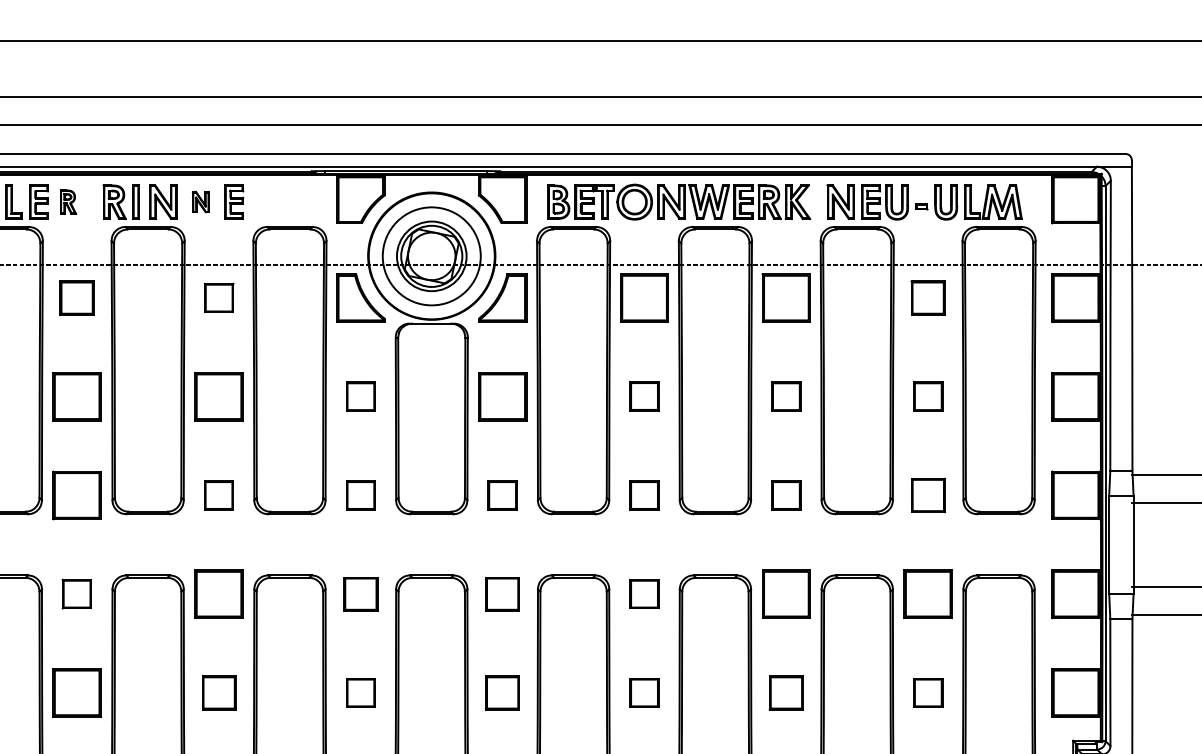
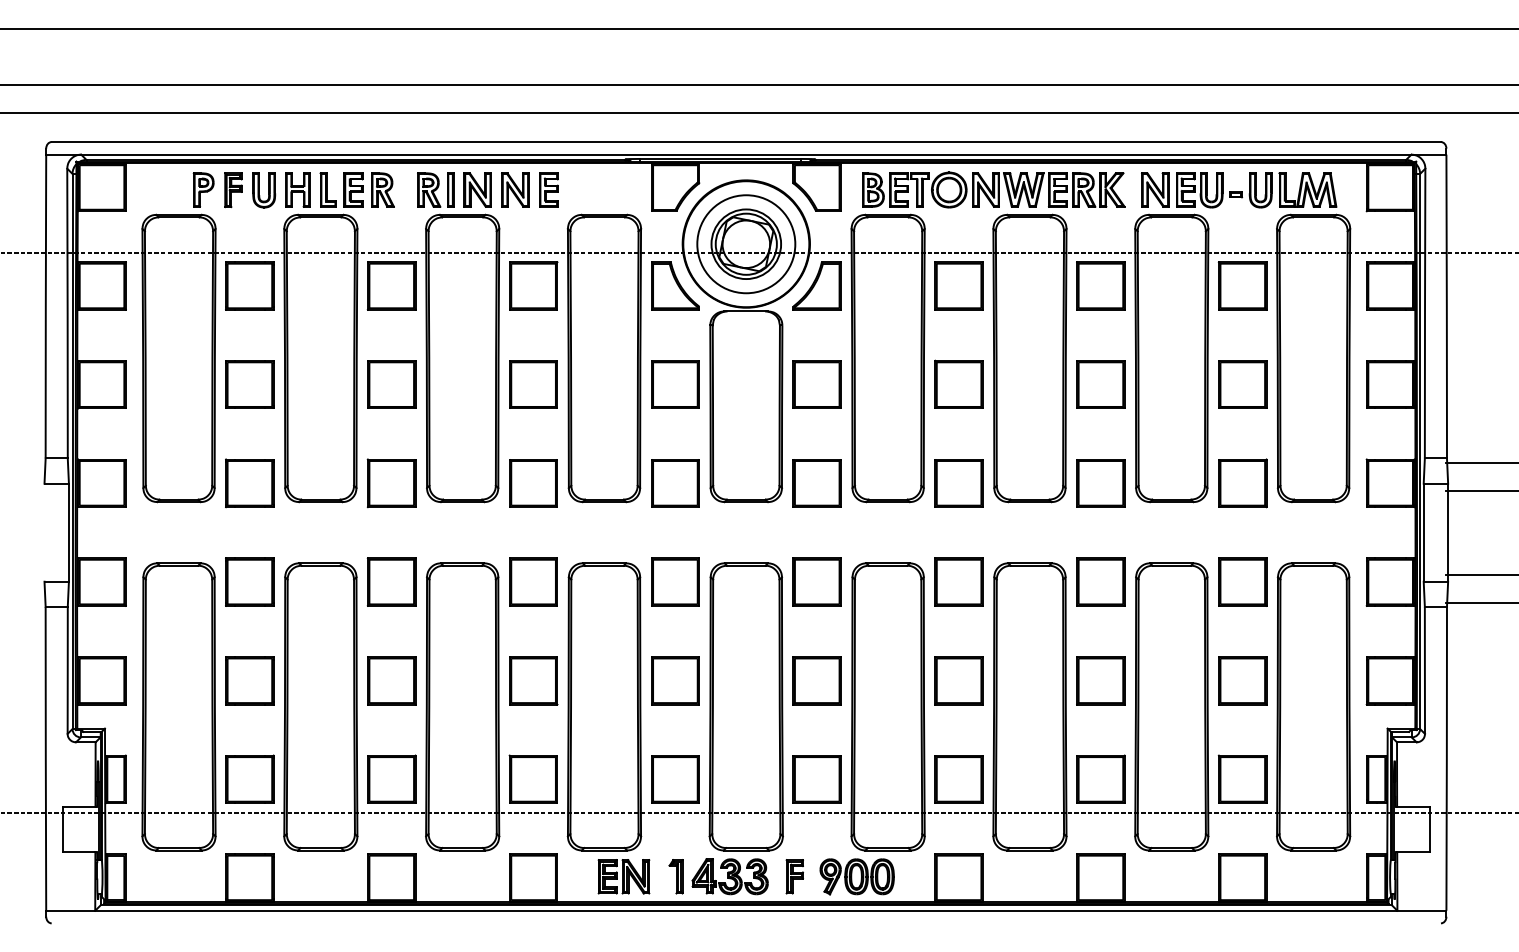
part: (67, 201) -> (382, 189), size x1.43
part: (200, 201) -> (515, 189), size x1.67
part: (76, 297) -> (391, 285), size x1.43
part: (218, 297) -> (533, 285), size x1.67
part: (927, 297) -> (1242, 285), size x1.43
part: (643, 395) -> (958, 383), size x1.67
part: (360, 396) -> (675, 384), size x1.67
part: (785, 396) -> (1100, 384), size x1.67
part: (927, 396) -> (1242, 384), size x1.67
part: (218, 495) -> (533, 483), size x1.67
part: (360, 495) -> (675, 483), size x1.67
part: (501, 495) -> (816, 483), size x1.67
part: (643, 495) -> (958, 483), size x1.67
part: (785, 495) -> (1100, 483), size x1.67
part: (927, 495) -> (1242, 483), size x1.43
part: (76, 593) -> (391, 581), size x1.67
part: (360, 593) -> (675, 581), size x1.43
part: (501, 593) -> (816, 581), size x1.43
part: (643, 593) -> (958, 581), size x1.67
part: (218, 692) -> (533, 680), size x1.43
part: (360, 692) -> (675, 680), size x1.67
part: (501, 692) -> (816, 680), size x1.43
part: (643, 692) -> (958, 680), size x1.67
part: (785, 692) -> (1100, 680), size x1.43
part: (927, 692) -> (1242, 680), size x1.67

